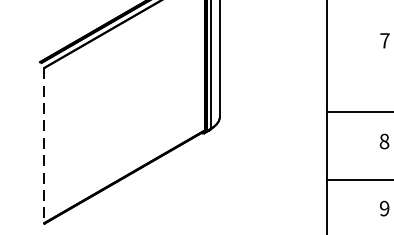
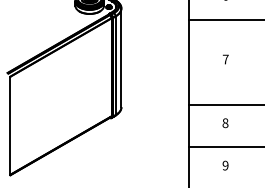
line: (44, 146) -> (10, 126), dashed -> solid

